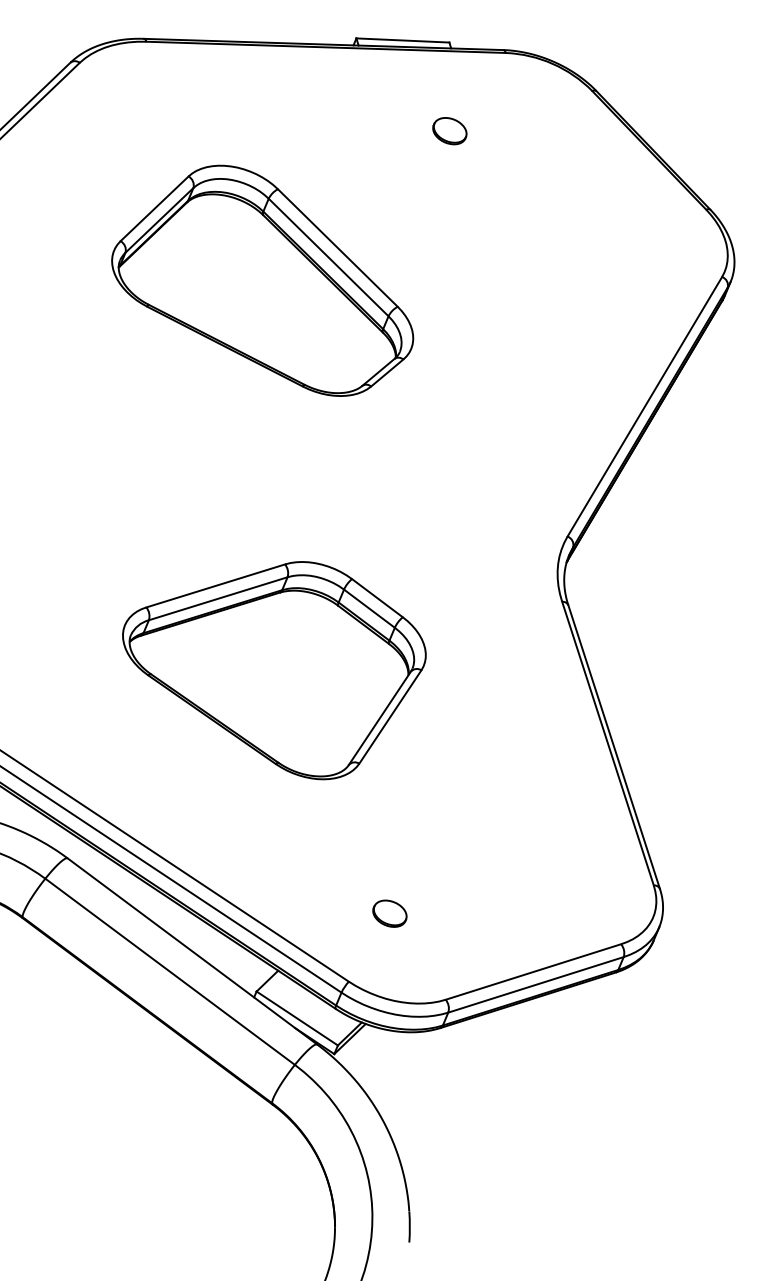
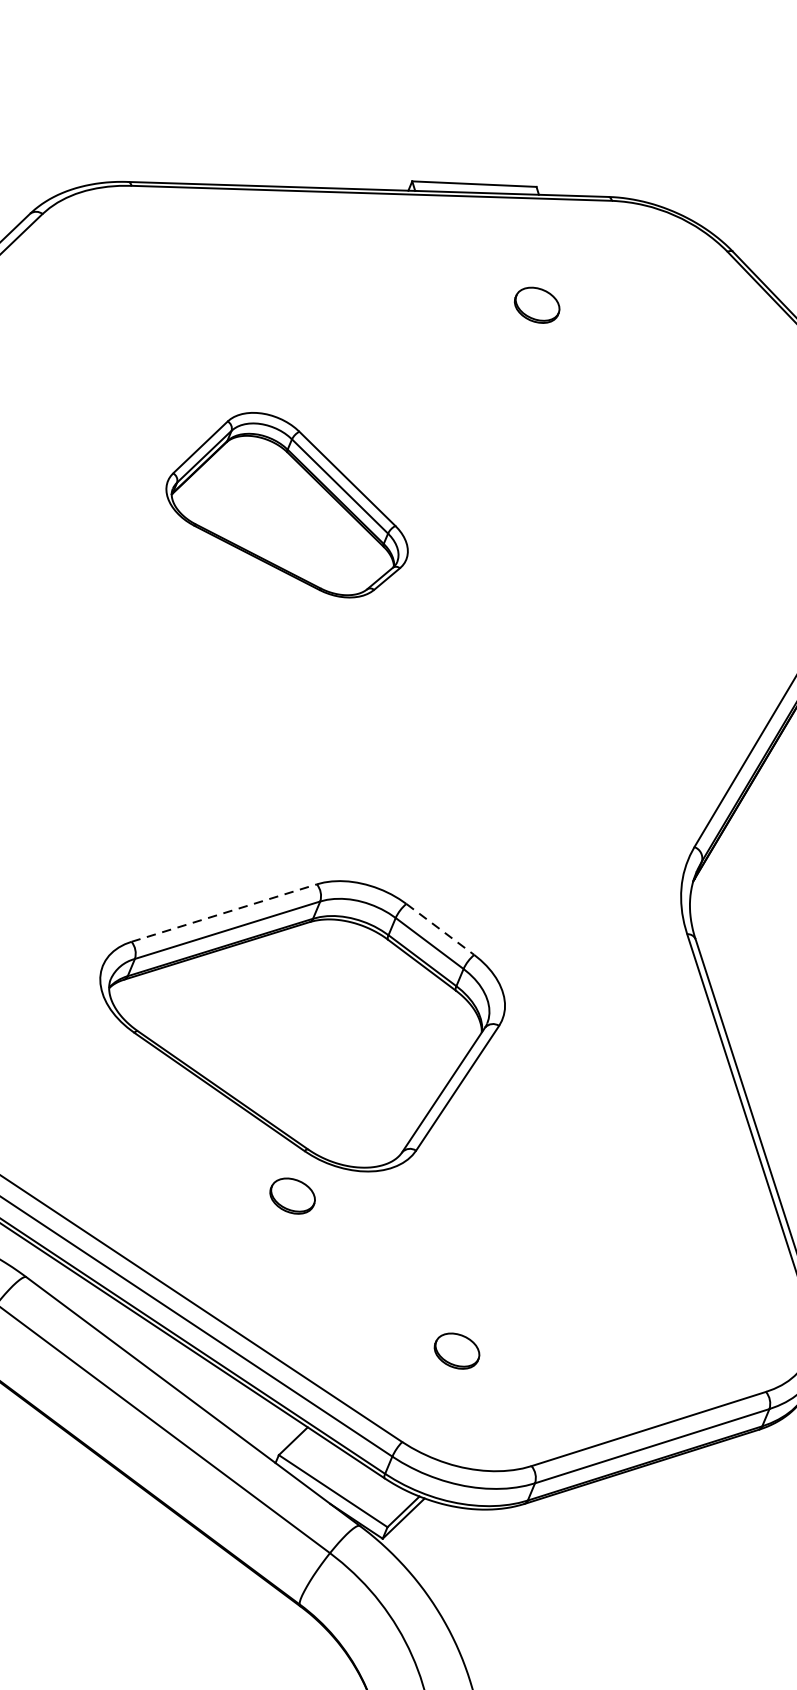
part: (262, 280) -> (286, 504), size x0.6
line: (215, 585) -> (223, 912), solid -> dashed
line: (377, 598) -> (440, 929), solid -> dashed
part: (266, 797) -> (292, 1195), added

